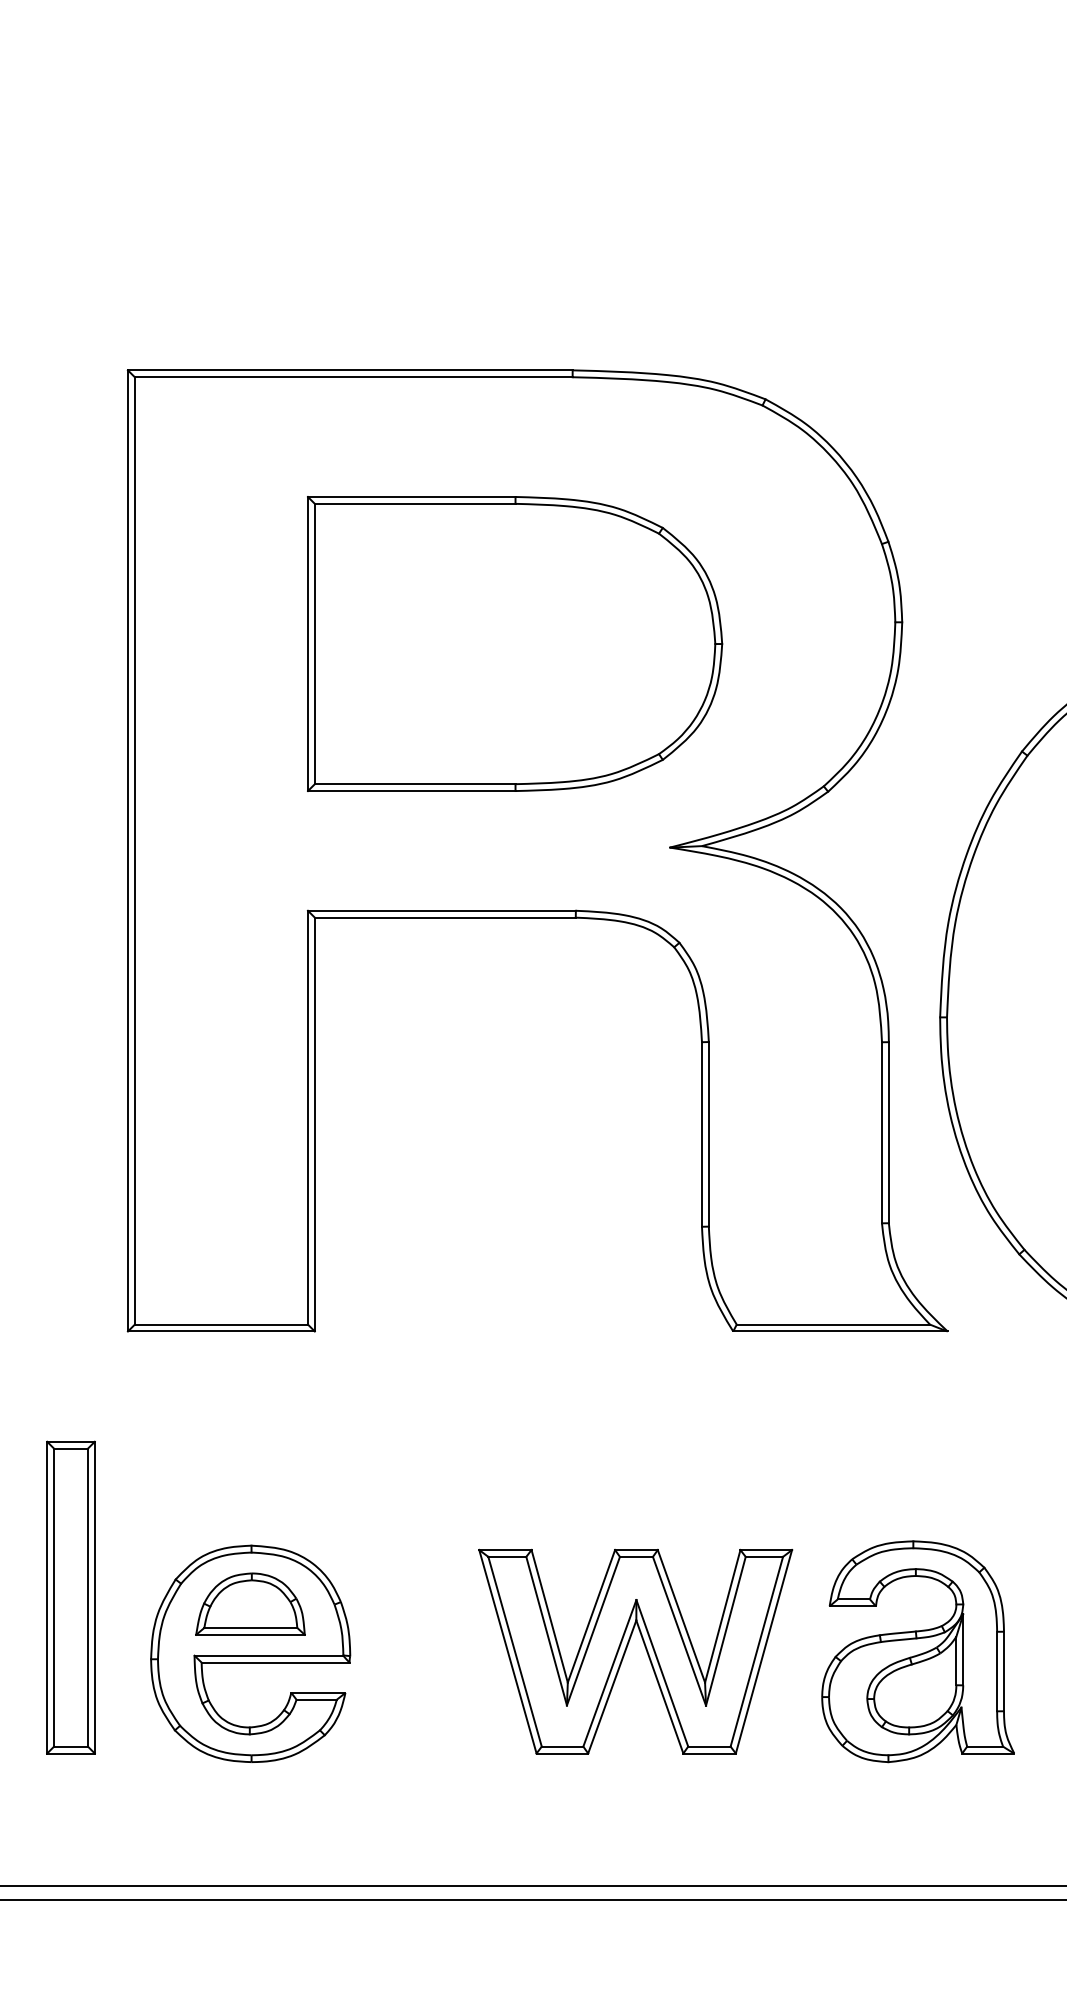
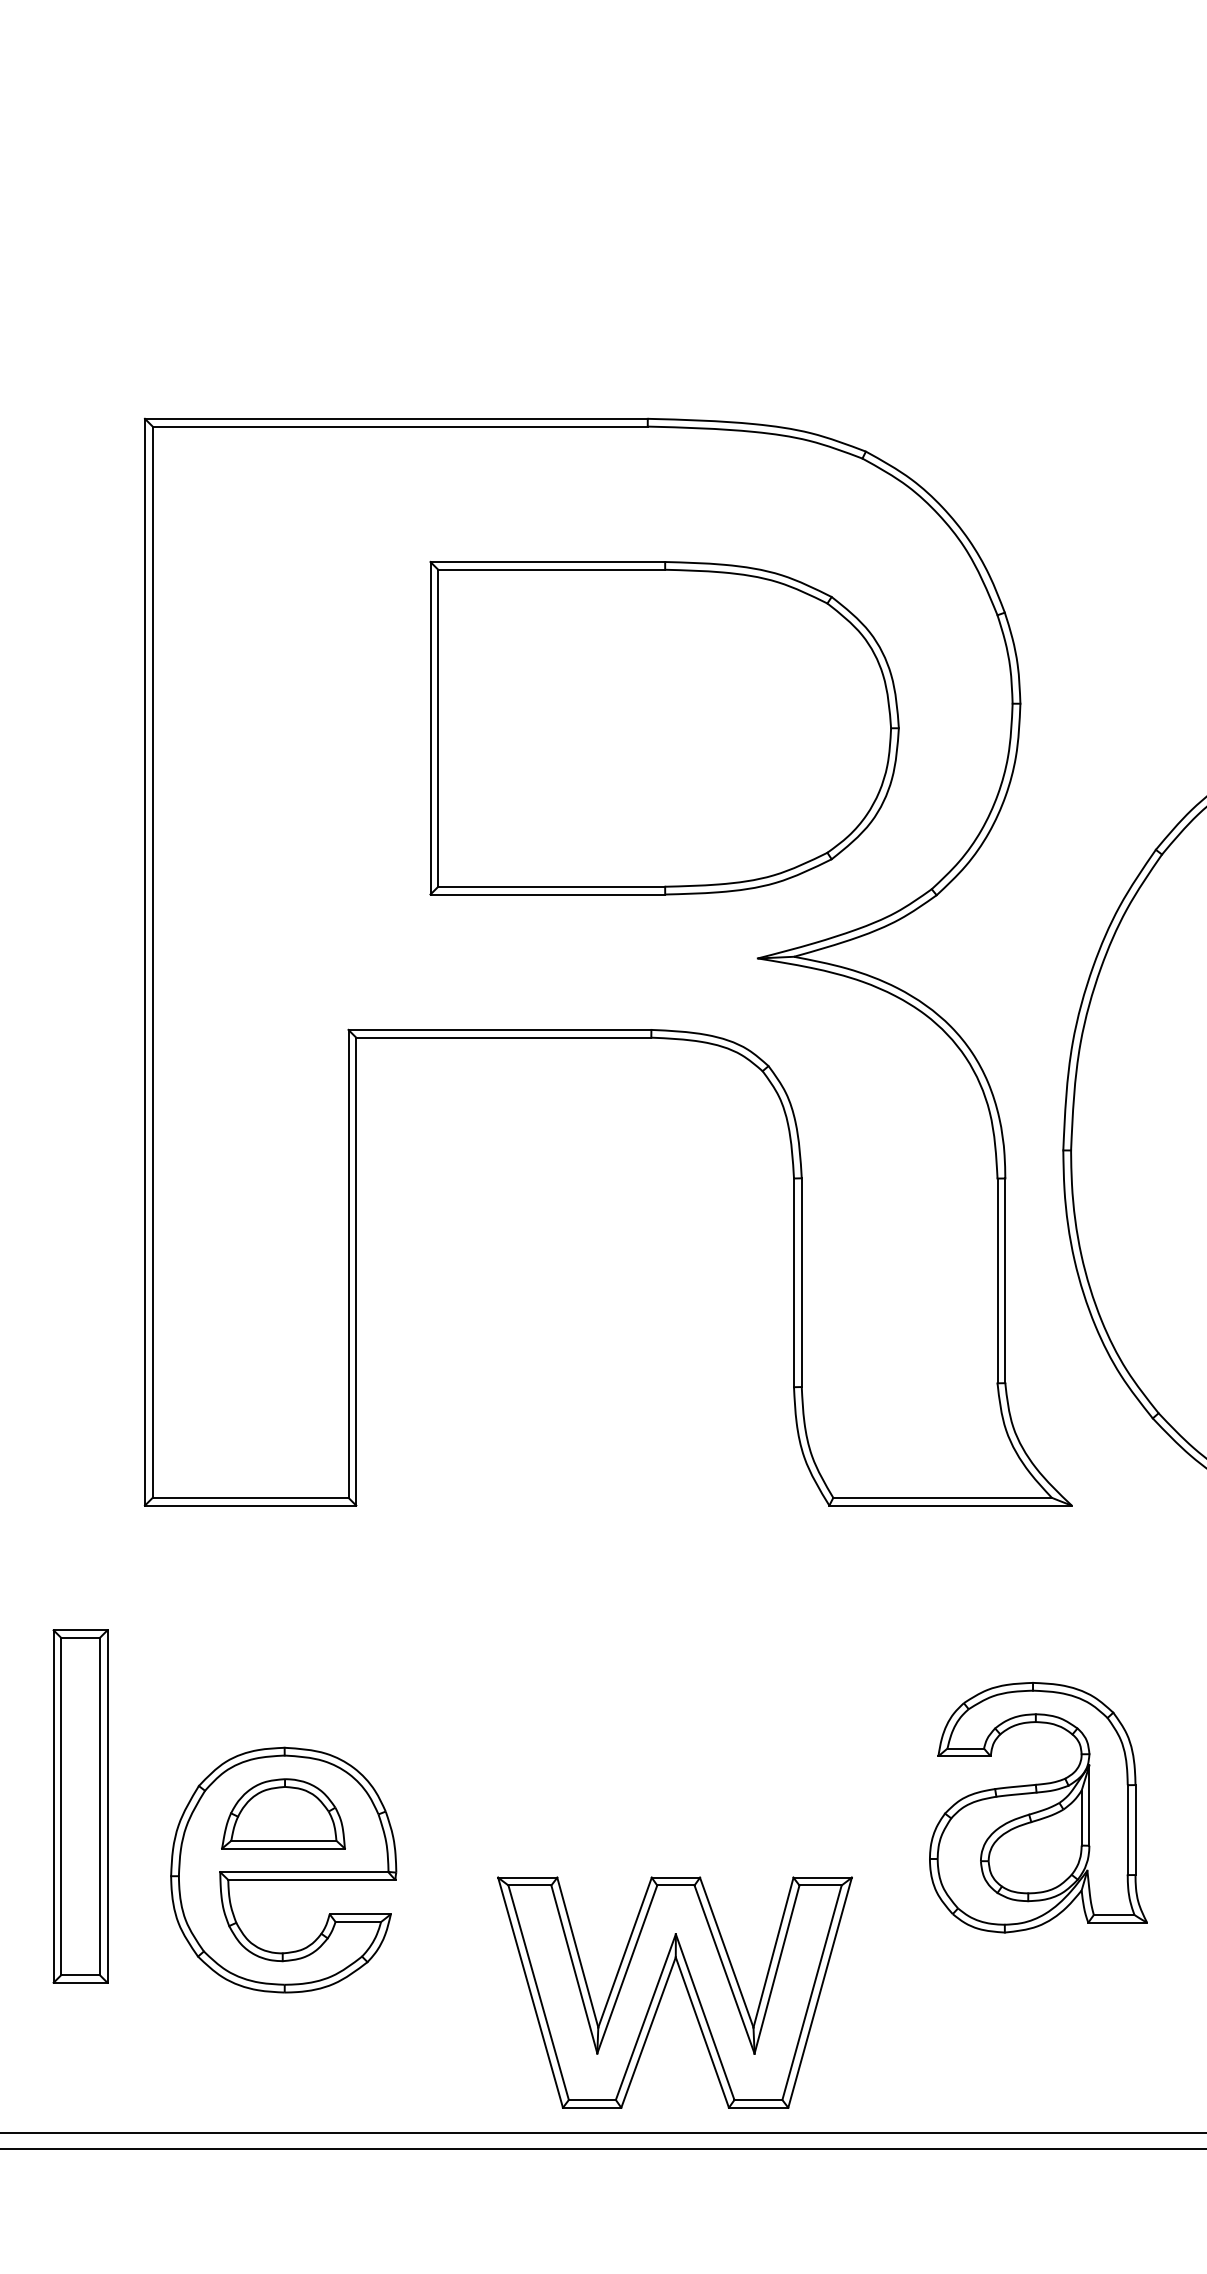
part: (514, 643) -> (664, 727), moved
part: (627, 1648) -> (665, 1989), moved
part: (918, 1651) -> (1038, 1807), moved

